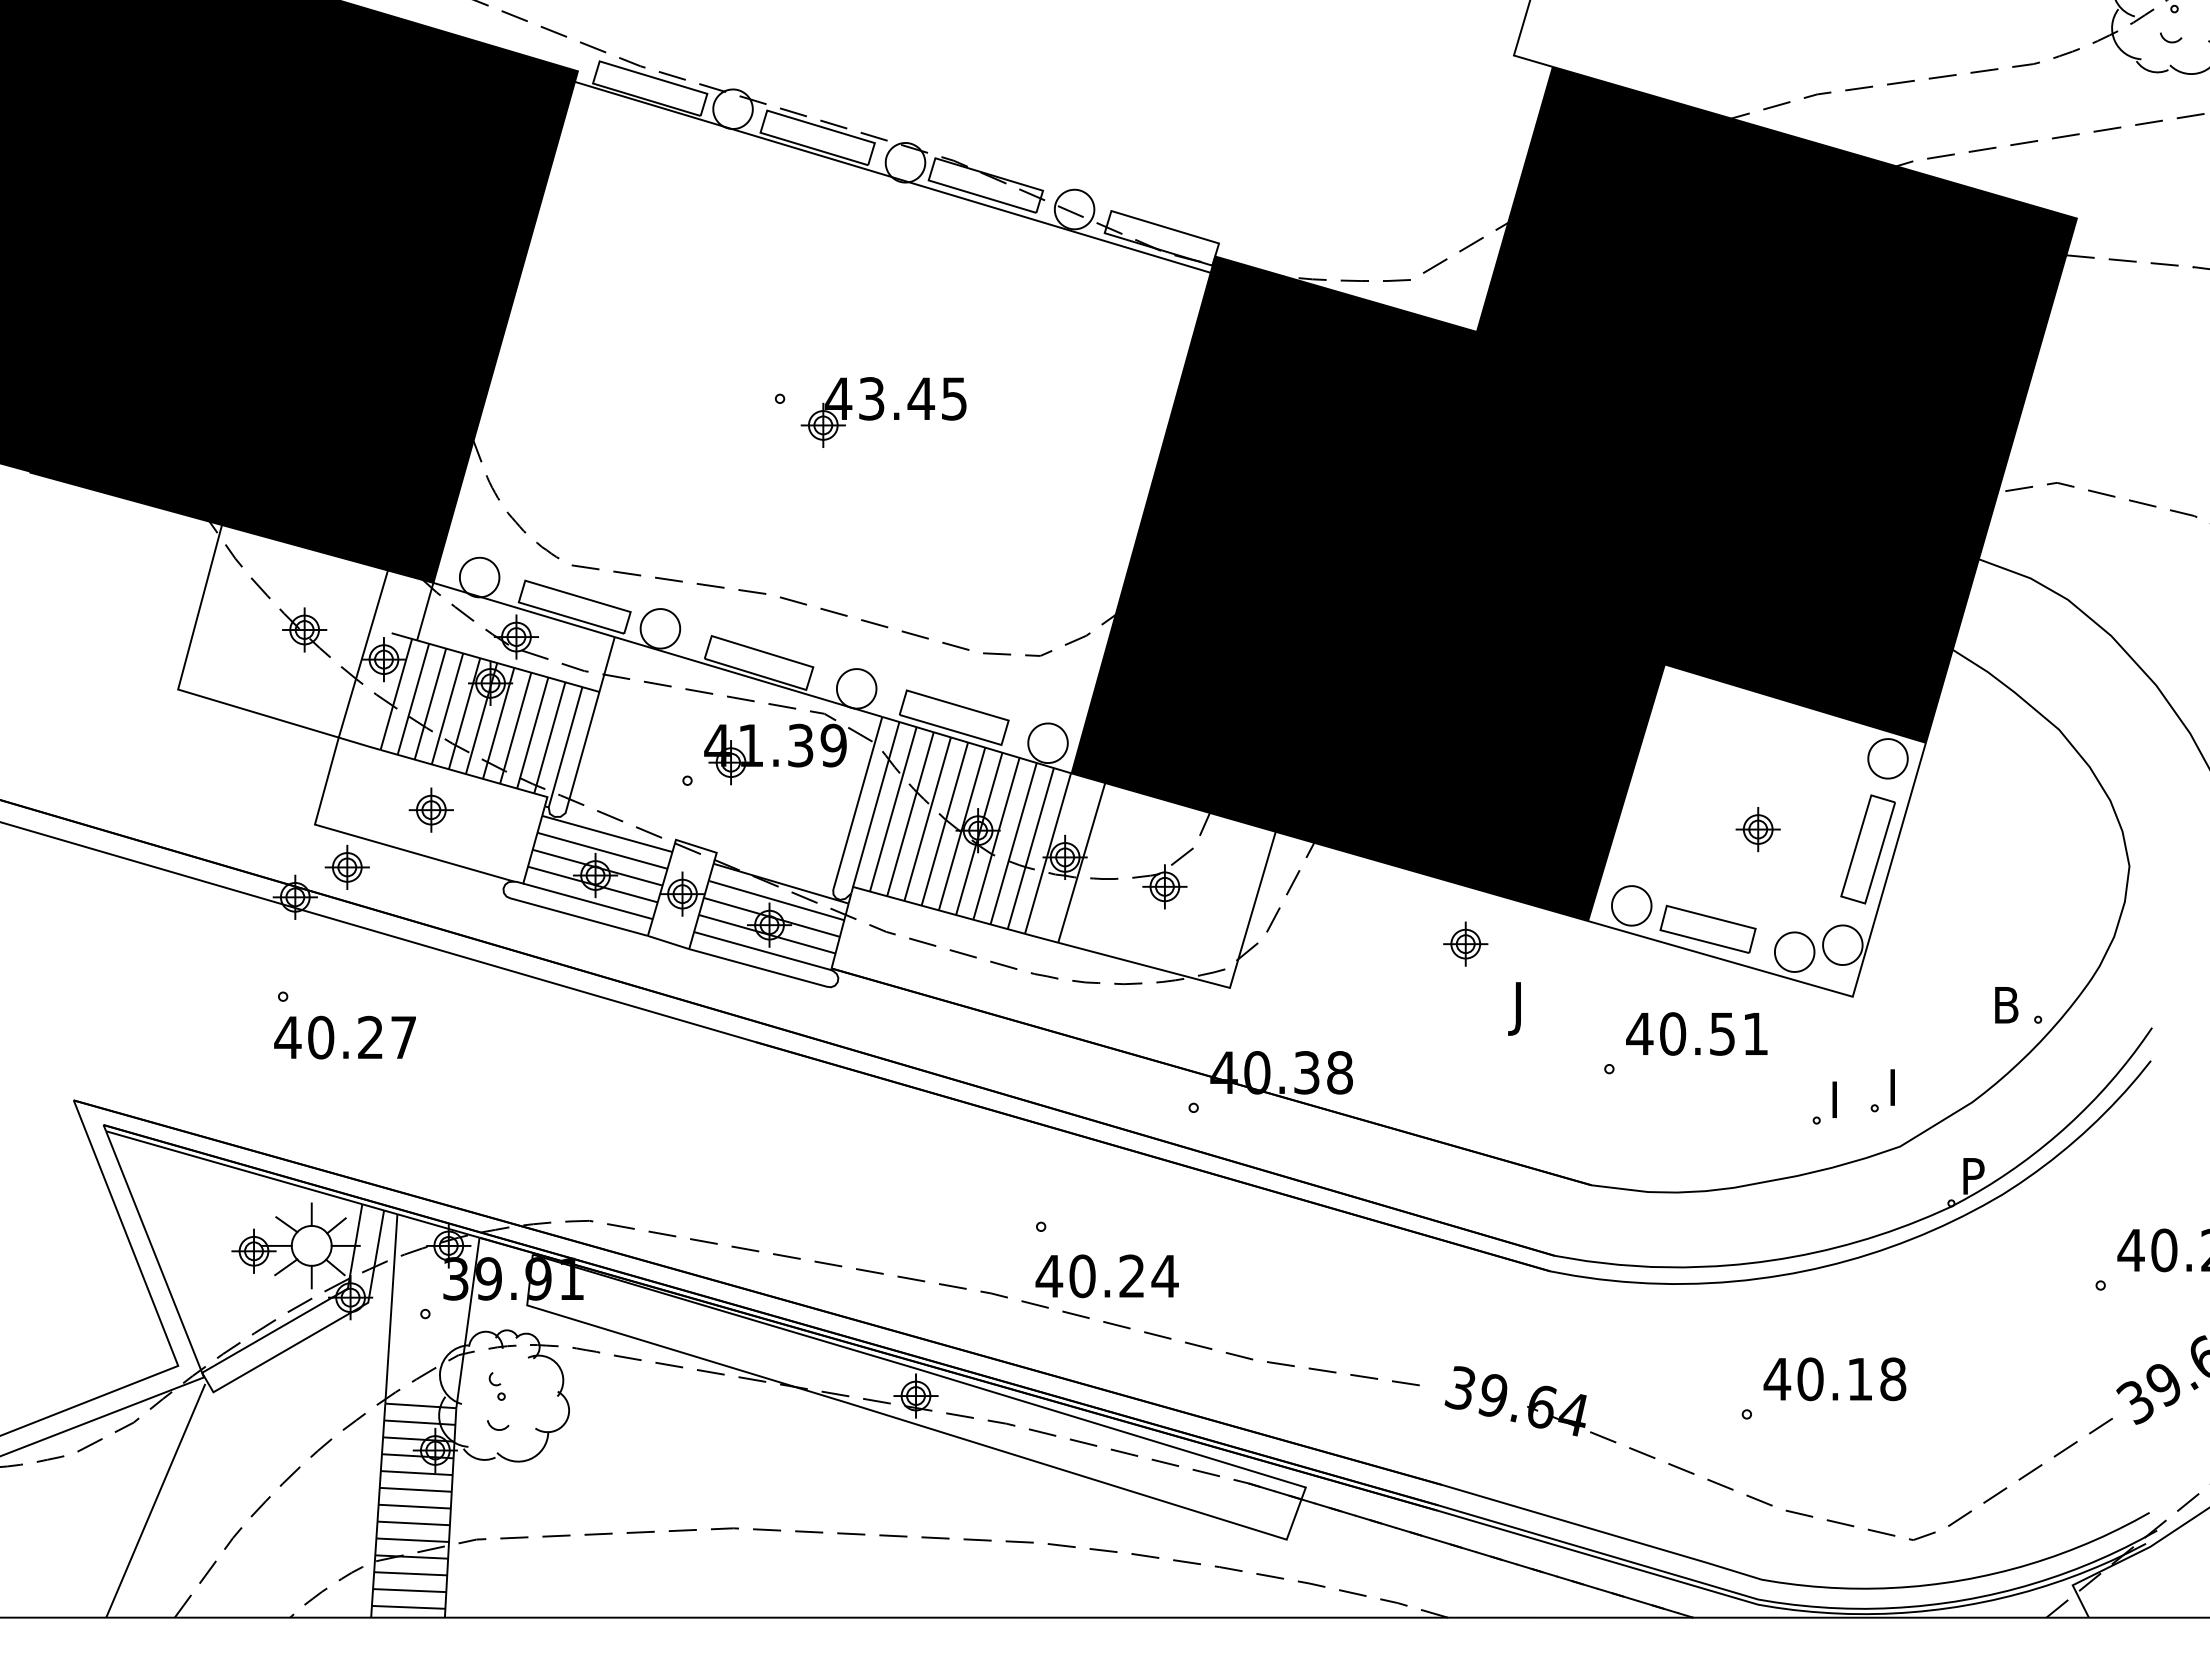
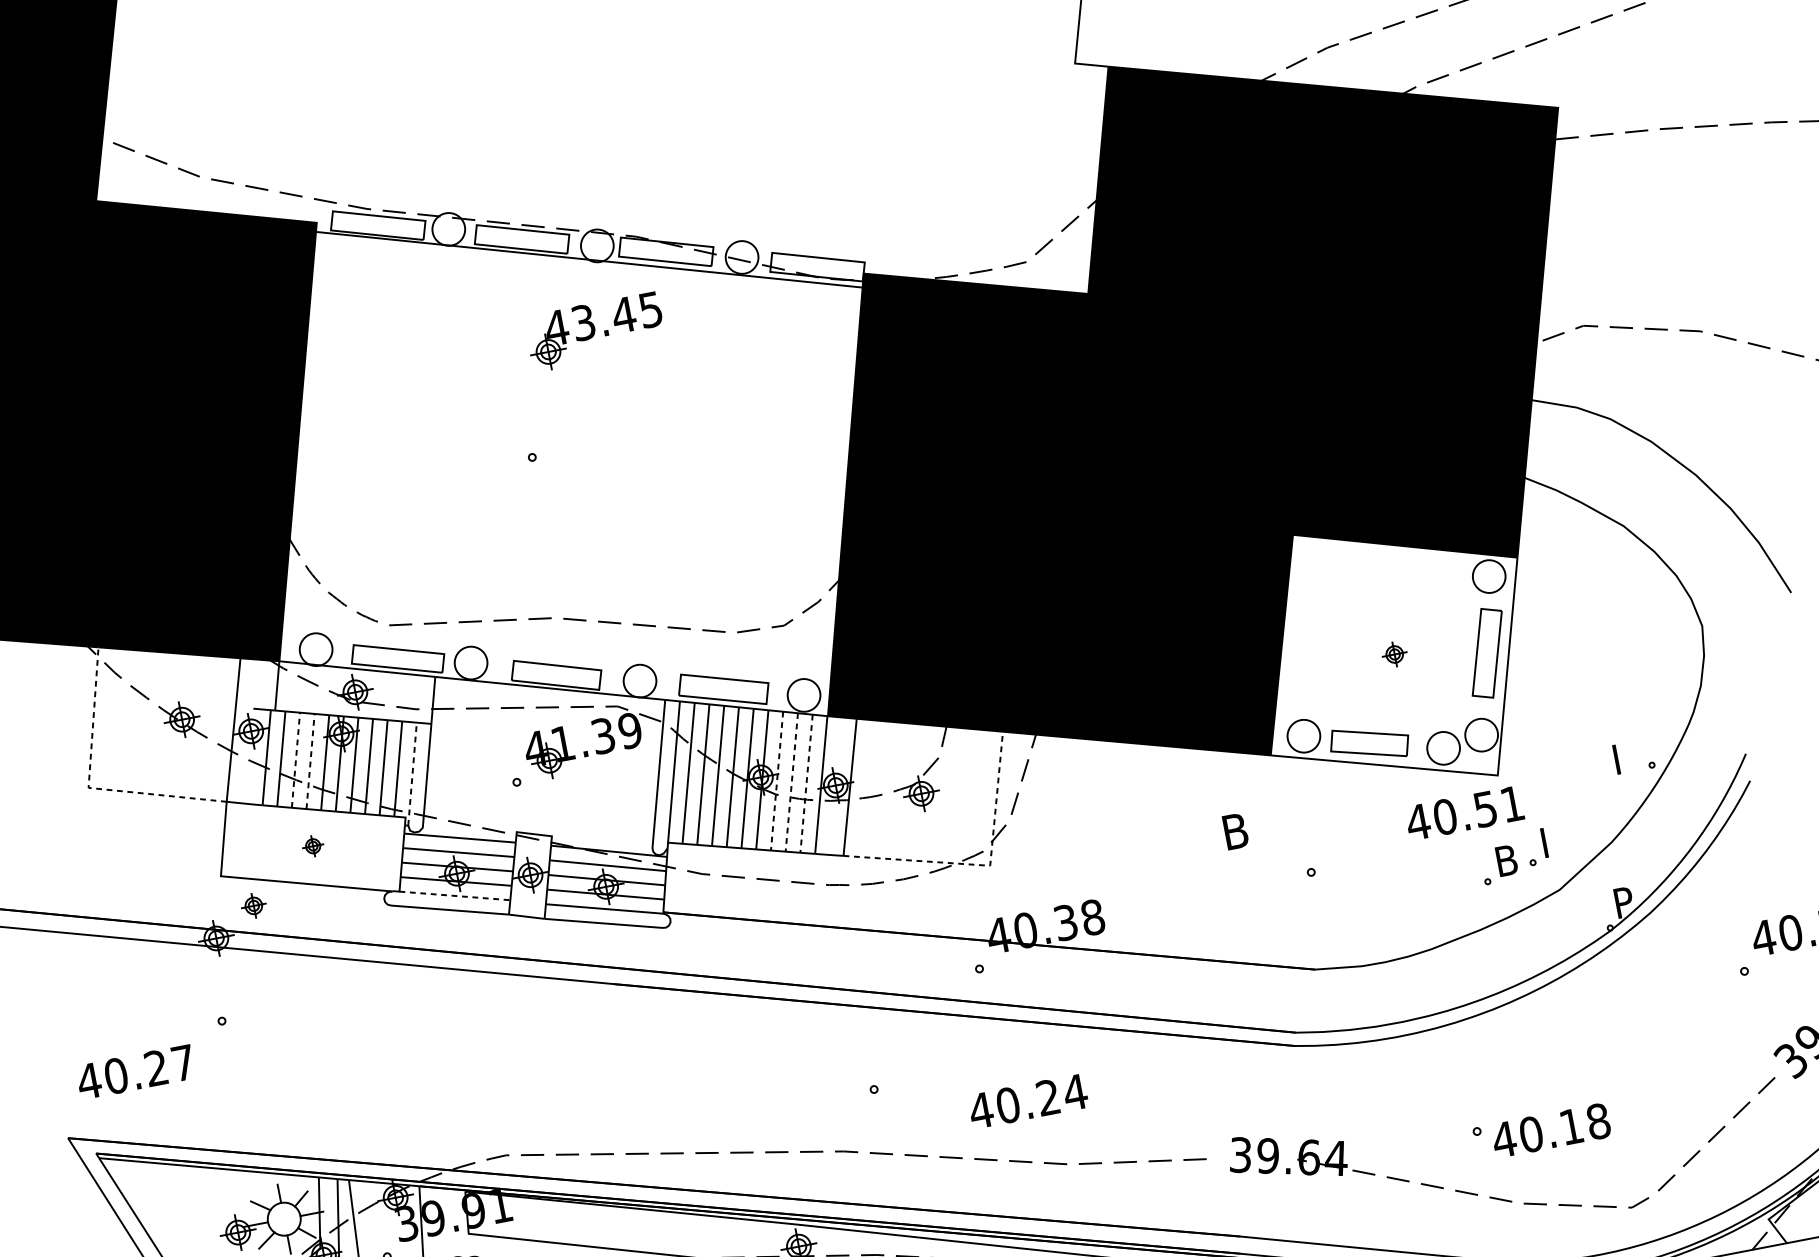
part: (883, 412) -> (595, 332), moved
line: (178, 688) -> (88, 786), solid -> dashed
line: (430, 704) -> (296, 760), solid -> dashed
line: (447, 708) -> (310, 761), solid -> dashed
line: (565, 746) -> (412, 773), solid -> dashed
part: (430, 809) -> (312, 845), size x0.6
part: (1757, 829) -> (1394, 654), size x0.7
line: (996, 839) -> (777, 781), solid -> dashed
line: (1013, 843) -> (791, 782), solid -> dashed
line: (1030, 848) -> (806, 783), solid -> dashed
part: (346, 866) -> (253, 905), size x0.7
line: (588, 901) -> (455, 895), solid -> dashed
part: (1465, 943) -> (1174, 792), removed
line: (1223, 986) -> (984, 865), solid -> dashed
text: (2008, 1005) -> (1625, 758), B -> I
text: (1525, 1008) -> (1233, 836), J -> B
text: (1696, 1033) -> (1464, 812), moved
text: (344, 1037) -> (135, 1072), moved
text: (1846, 1099) -> (1508, 859), I -> B
text: (1106, 1276) -> (1027, 1101), moved
text: (1834, 1379) -> (1550, 1130), moved

